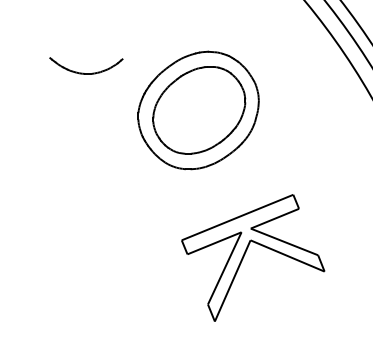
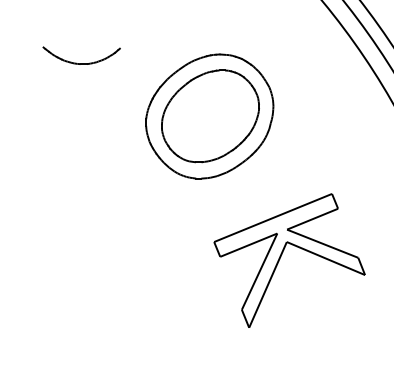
part: (83, 72) -> (78, 62), moved
part: (245, 254) -> (281, 256), moved

